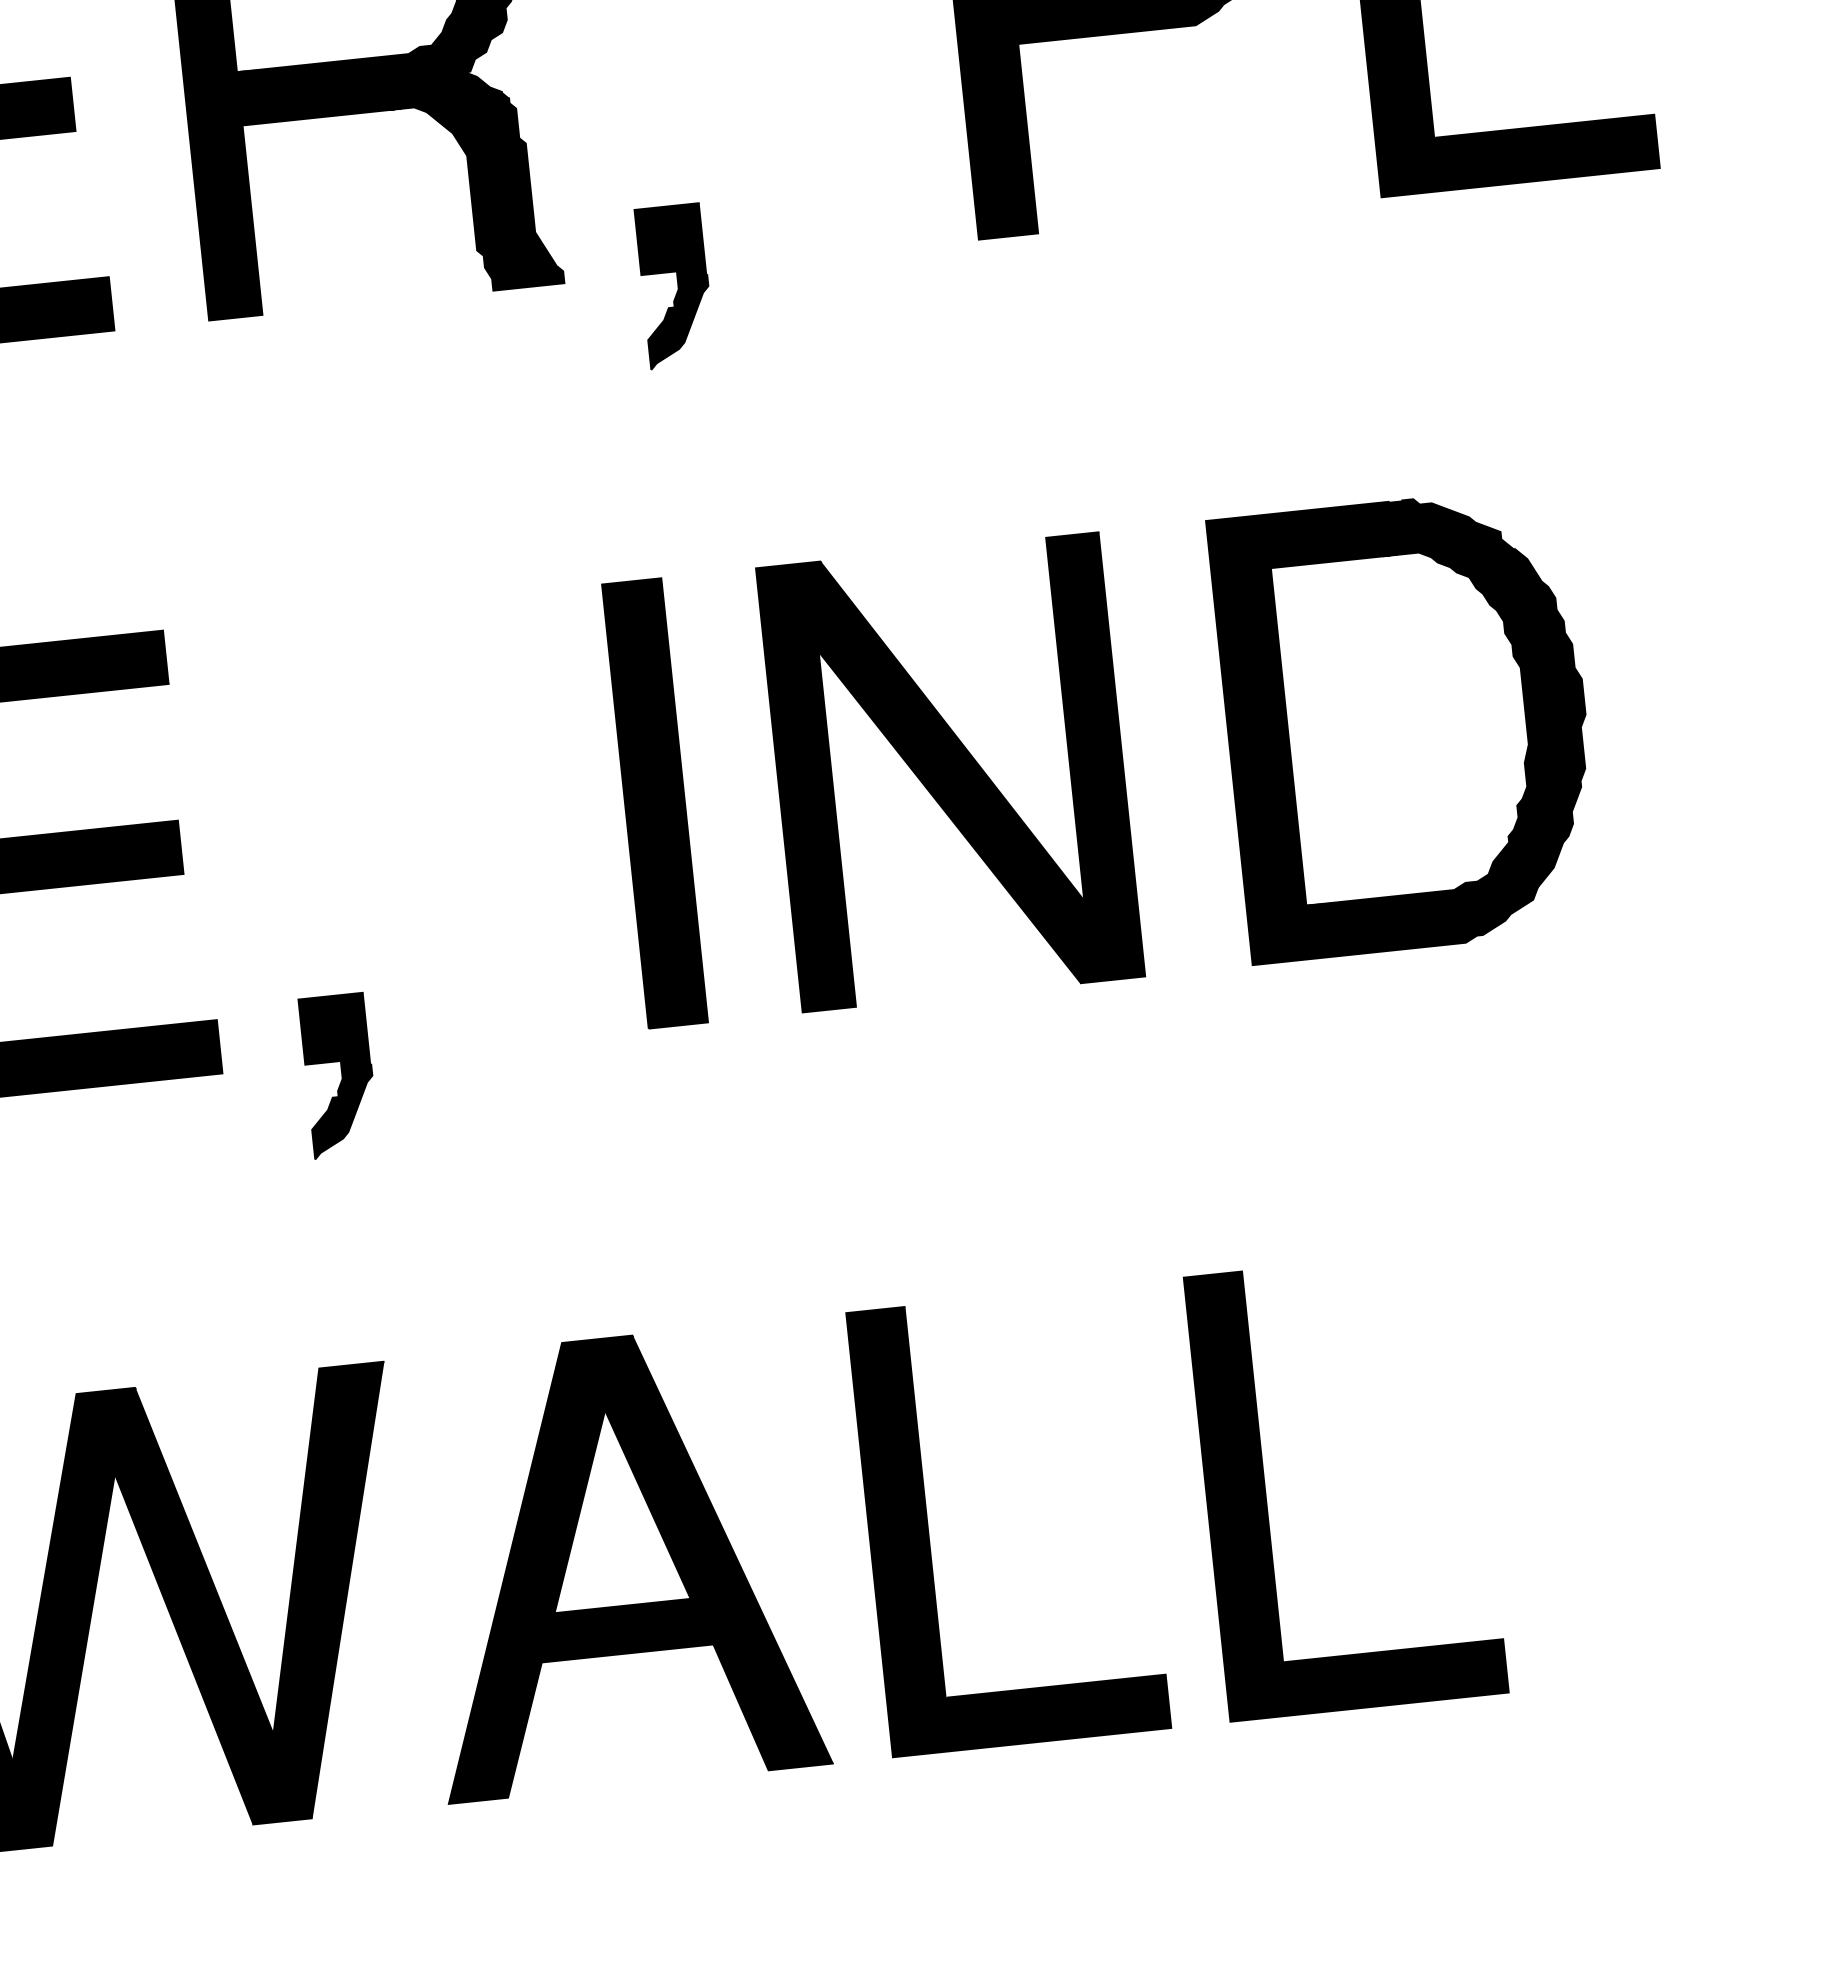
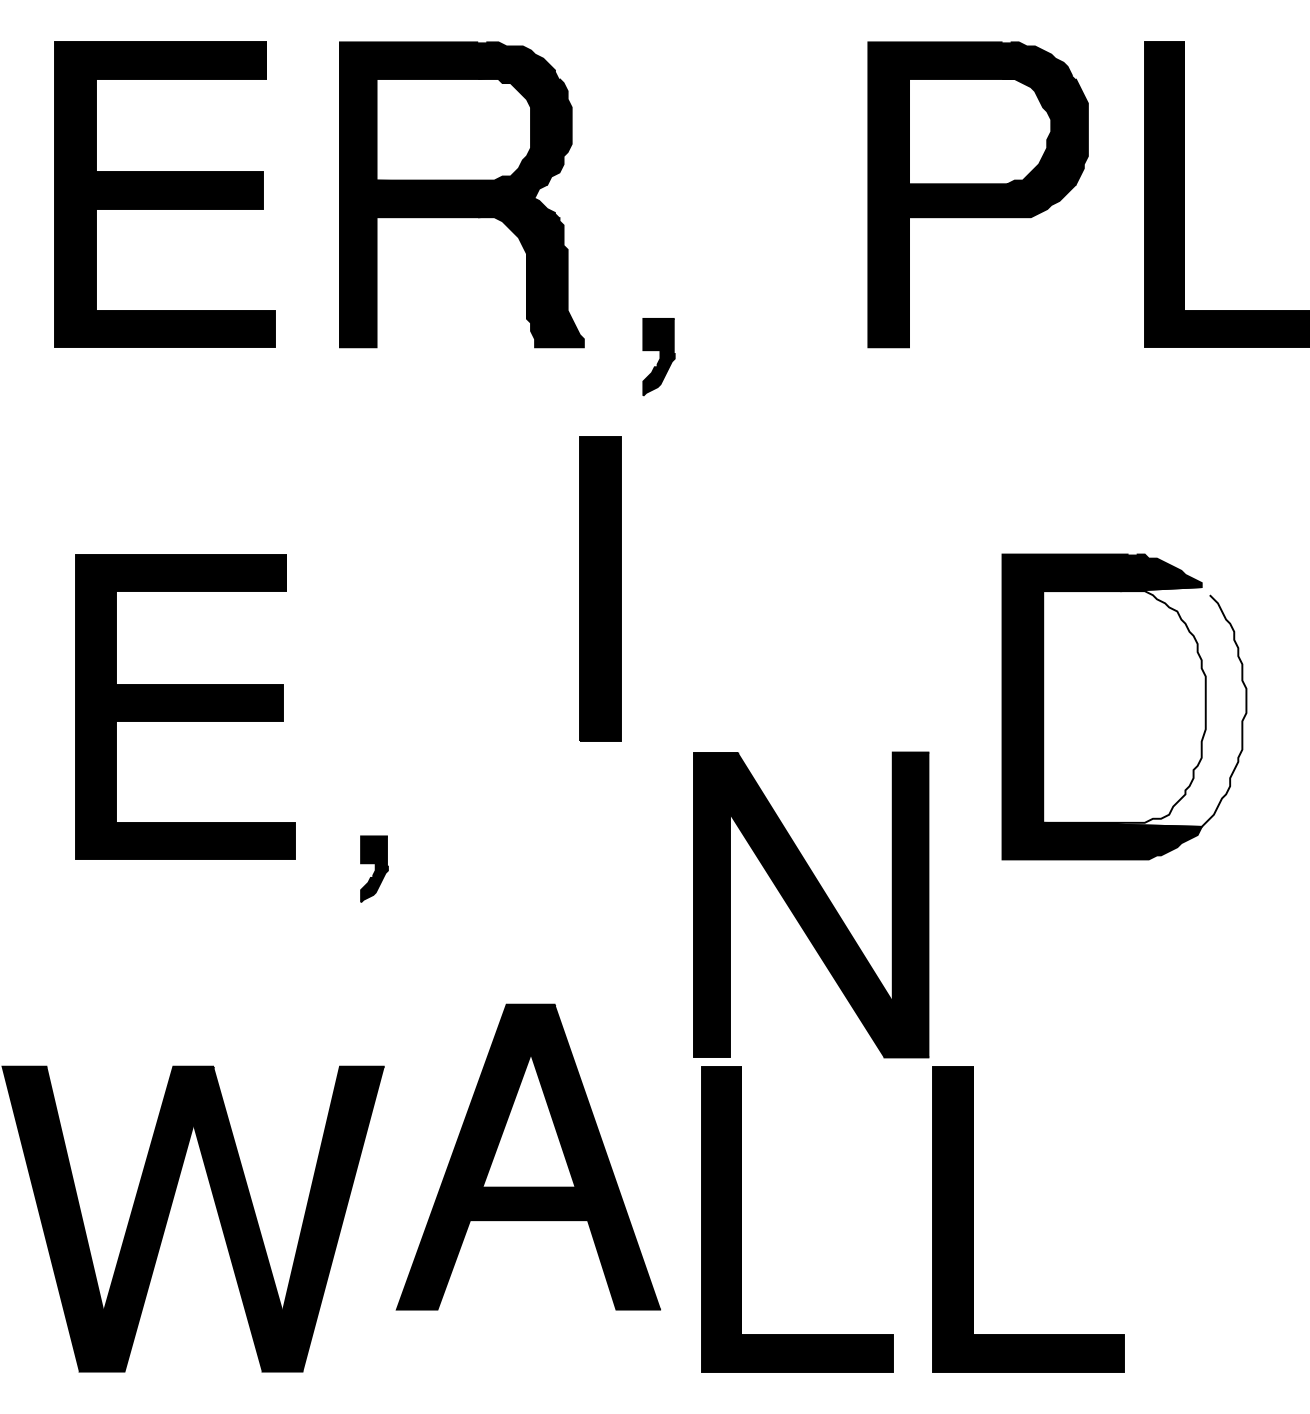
part: (674, 285) -> (658, 356), size x0.7
fill: (1436, 720) -> (1144, 706), removed
part: (951, 771) -> (811, 904), moved
part: (655, 802) -> (600, 588), moved
part: (339, 1074) -> (374, 868), size x0.6
part: (615, 1560) -> (527, 1156), moved

